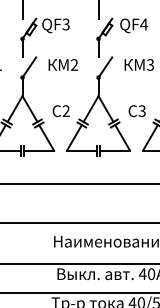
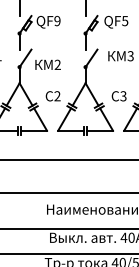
text: (65, 24) -> (56, 21), QF3 -> QF9
text: (144, 24) -> (125, 21), QF4 -> QF5
text: (63, 64) -> (48, 64), moved

